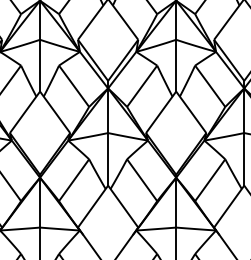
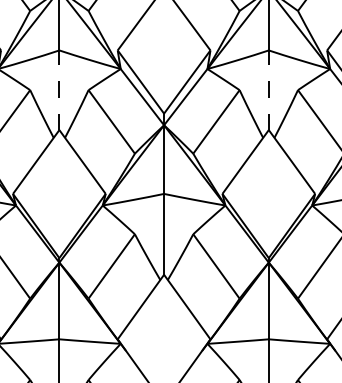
line: (40, 65) -> (60, 89), solid -> dashed
line: (176, 65) -> (269, 89), solid -> dashed

